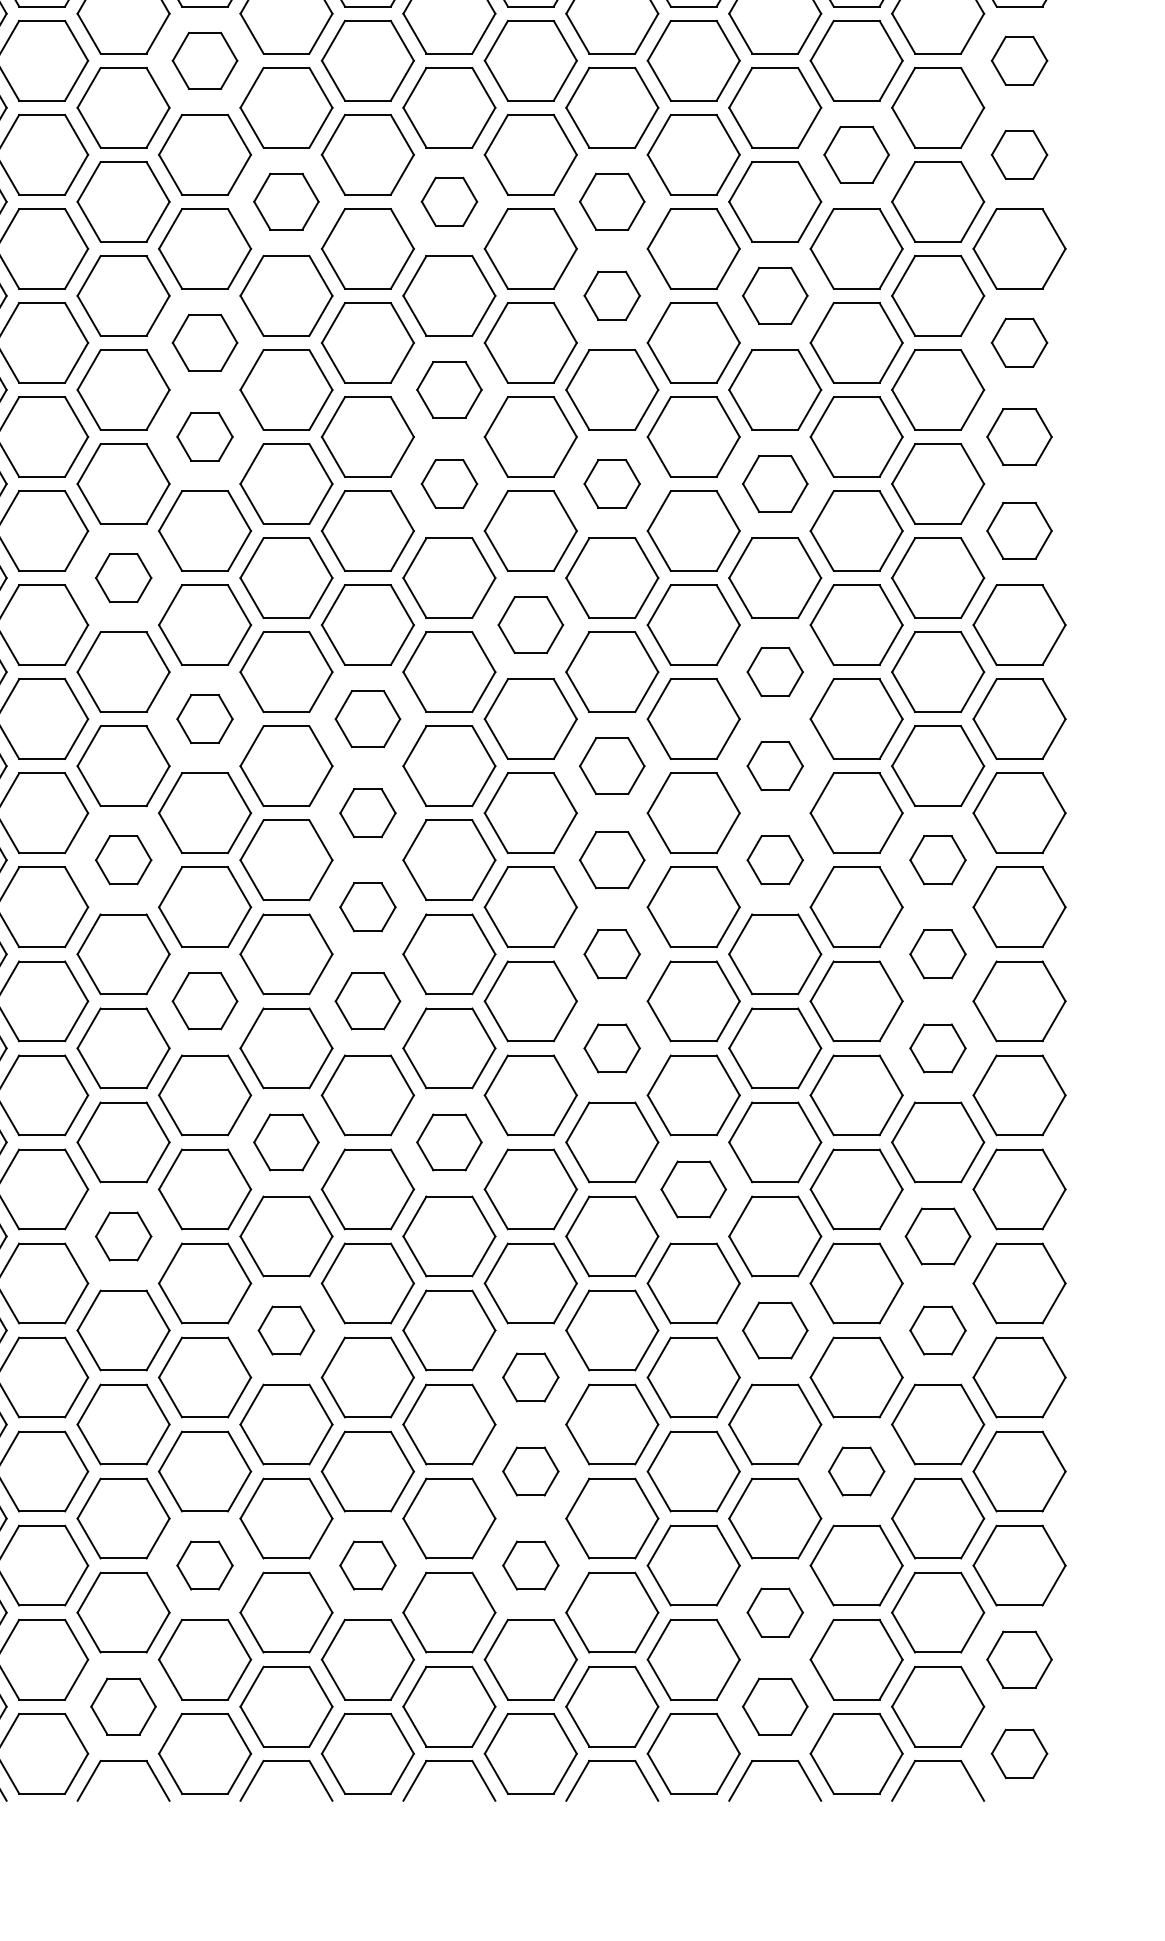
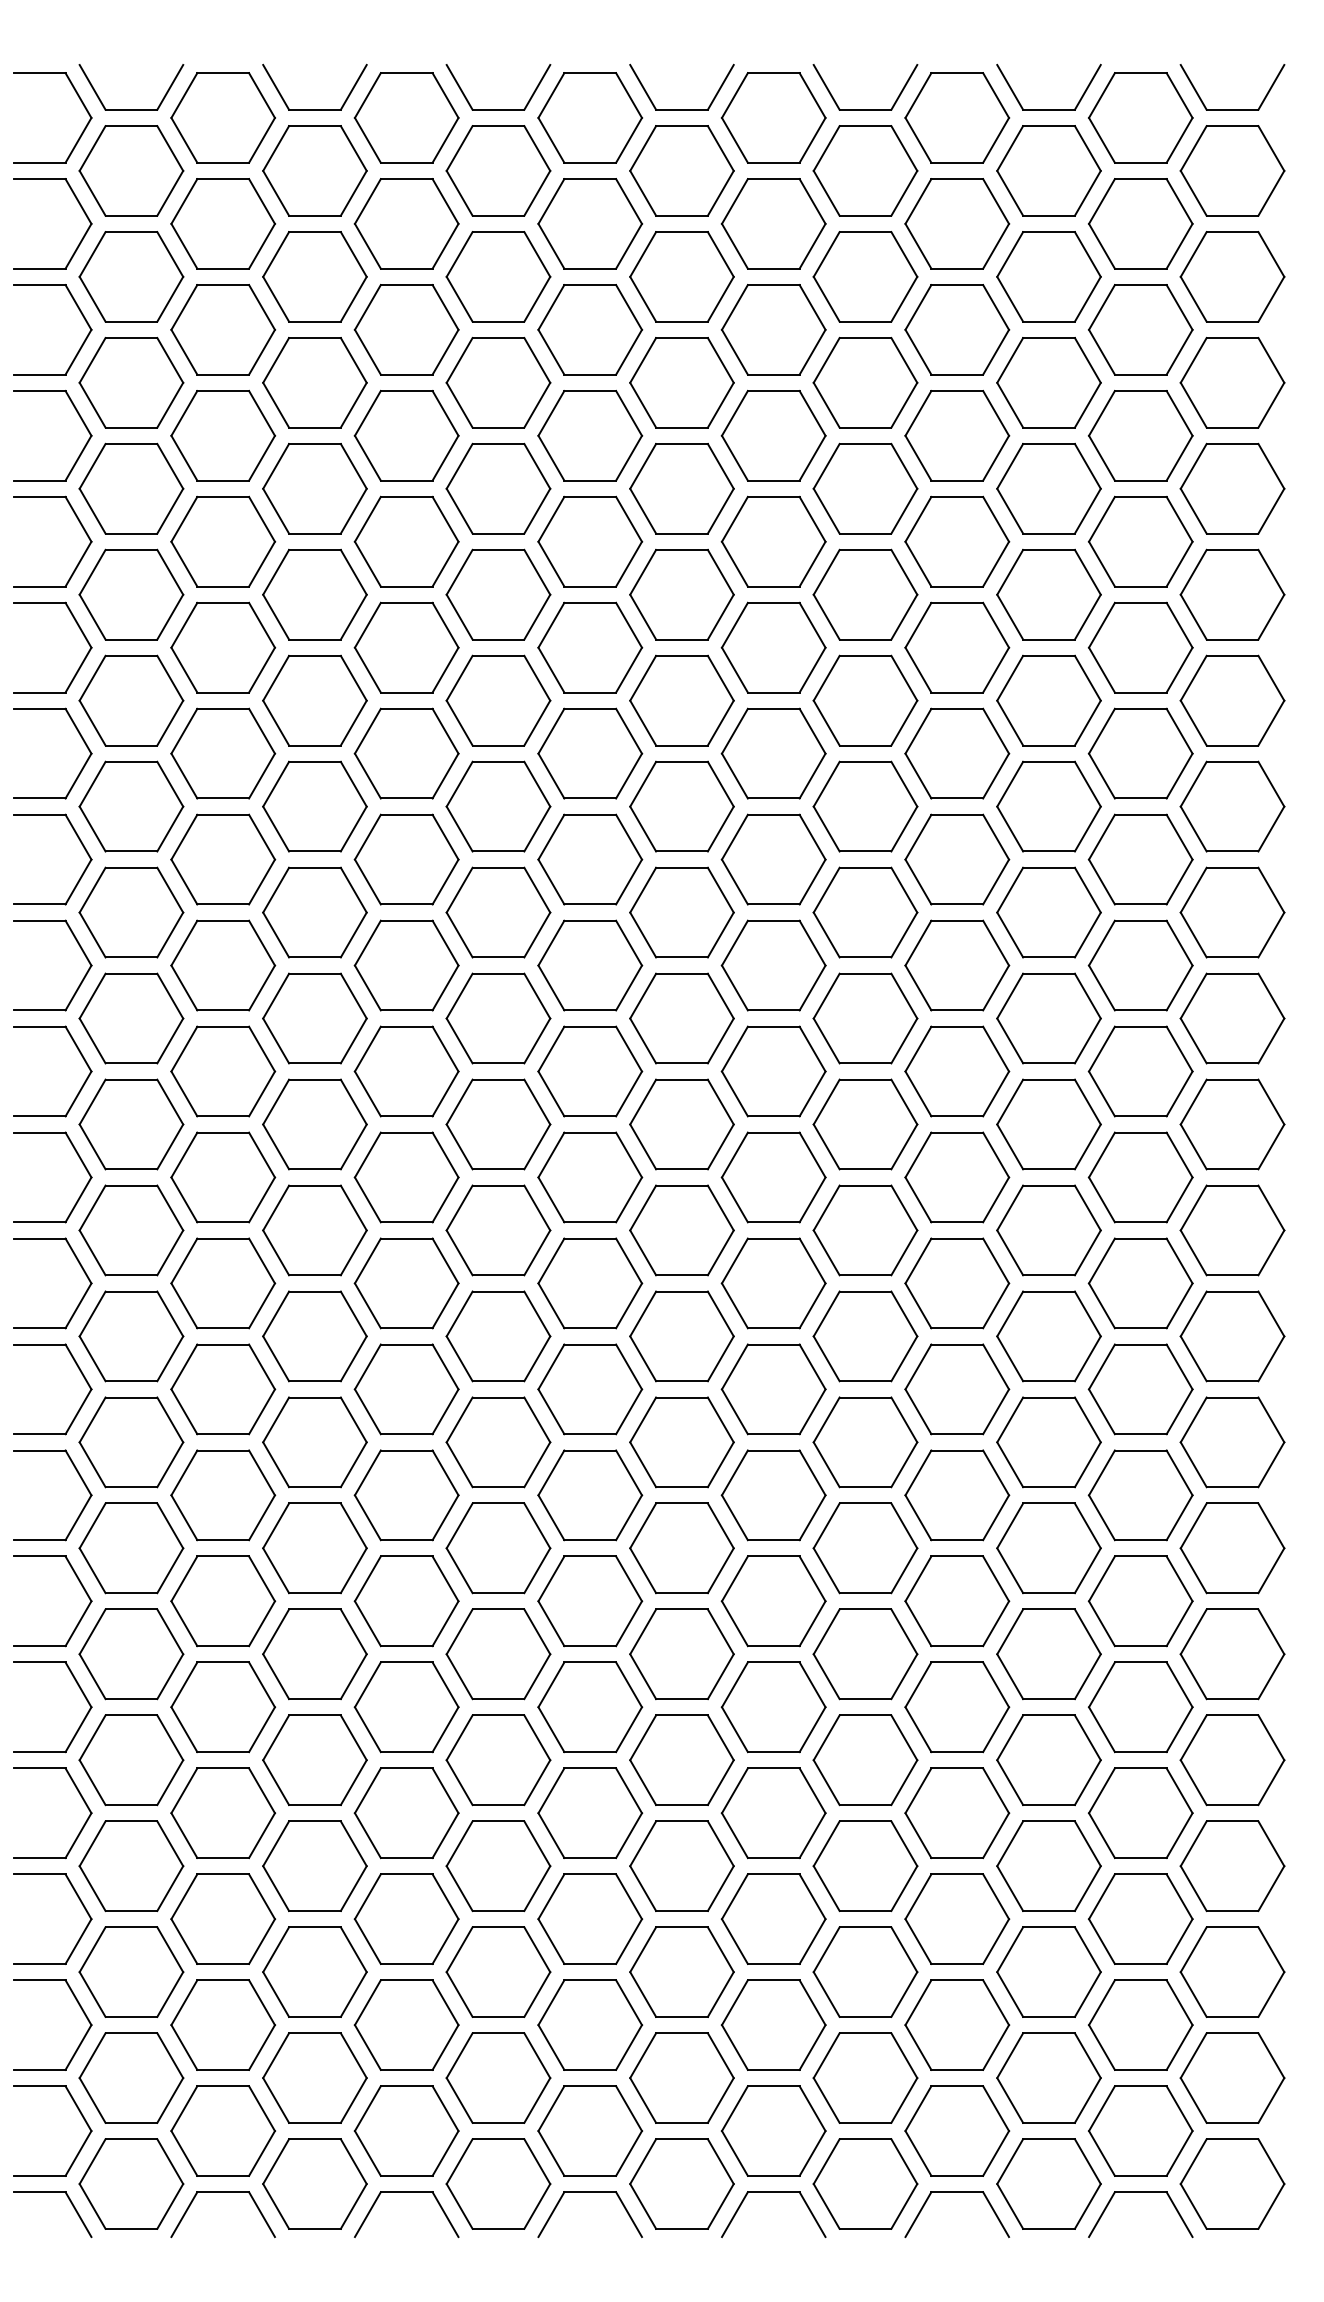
part: (204, 60) -> (314, 276), size x1.43
part: (1019, 60) -> (1232, 276), size x1.67
part: (856, 154) -> (1048, 382), size x1.43
part: (1019, 154) -> (1232, 382), size x1.67
part: (286, 201) -> (406, 435), size x1.43
part: (449, 201) -> (590, 435), size x1.67
part: (612, 201) -> (773, 435), size x1.43
part: (612, 295) -> (773, 541), size x1.67
part: (775, 295) -> (957, 541), size x1.43
part: (204, 342) -> (314, 594), size x1.43
part: (1019, 342) -> (1232, 594), size x1.67
part: (449, 389) -> (590, 647), size x1.43
part: (204, 436) -> (314, 700), size x1.67
part: (1019, 436) -> (1232, 700), size x1.43
part: (449, 483) -> (590, 753), size x1.67
part: (612, 483) -> (773, 753), size x1.67
part: (775, 483) -> (957, 753), size x1.43
part: (1019, 530) -> (1232, 806), size x1.43
part: (123, 577) -> (223, 859), size x1.67
part: (530, 625) -> (681, 912), size x1.43
part: (775, 672) -> (957, 965), size x1.67
part: (204, 719) -> (314, 1018), size x1.67
part: (367, 719) -> (498, 1018), size x1.43
part: (612, 766) -> (773, 1071), size x1.43
part: (775, 766) -> (957, 1071), size x1.67
part: (367, 813) -> (498, 1124), size x1.67
part: (123, 860) -> (223, 1177), size x1.67
part: (612, 860) -> (773, 1177), size x1.43
part: (775, 860) -> (957, 1177), size x1.67
part: (937, 860) -> (1140, 1177), size x1.67
part: (367, 907) -> (498, 1230), size x1.67
part: (612, 954) -> (773, 1283), size x1.67
part: (937, 954) -> (1140, 1283), size x1.67
part: (204, 1001) -> (314, 1336), size x1.43
part: (367, 1001) -> (498, 1336), size x1.43
part: (612, 1048) -> (773, 1389), size x1.67
part: (937, 1048) -> (1140, 1389), size x1.67
part: (286, 1142) -> (406, 1495), size x1.43
part: (449, 1142) -> (590, 1495), size x1.43
part: (693, 1189) -> (865, 1548), size x1.43
part: (123, 1236) -> (223, 1601), size x1.67
part: (937, 1236) -> (1140, 1601), size x1.43
part: (286, 1330) -> (406, 1707), size x1.67
part: (775, 1330) -> (957, 1707), size x1.43
part: (937, 1330) -> (1140, 1707), size x1.67
part: (530, 1376) -> (681, 1759), size x1.67
part: (530, 1471) -> (681, 1865), size x1.67
part: (856, 1471) -> (1048, 1865), size x1.67
part: (204, 1565) -> (314, 1971), size x1.67
part: (367, 1565) -> (498, 1971), size x1.67
part: (530, 1565) -> (681, 1971), size x1.67
part: (775, 1612) -> (957, 2024), size x1.67
part: (1019, 1659) -> (1232, 2077), size x1.43
part: (122, 1706) -> (222, 2130), size x1.43
part: (775, 1706) -> (957, 2130), size x1.43
part: (1019, 1753) -> (1232, 2183), size x1.67

